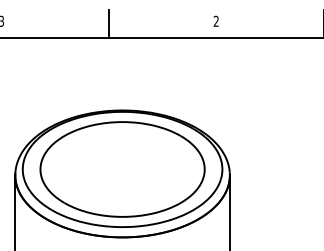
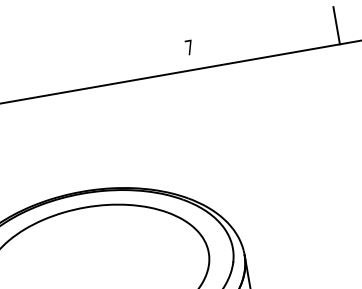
text: (215, 20) -> (187, 46), 2 -> 7
line: (108, 23) -> (42, 76), removed

